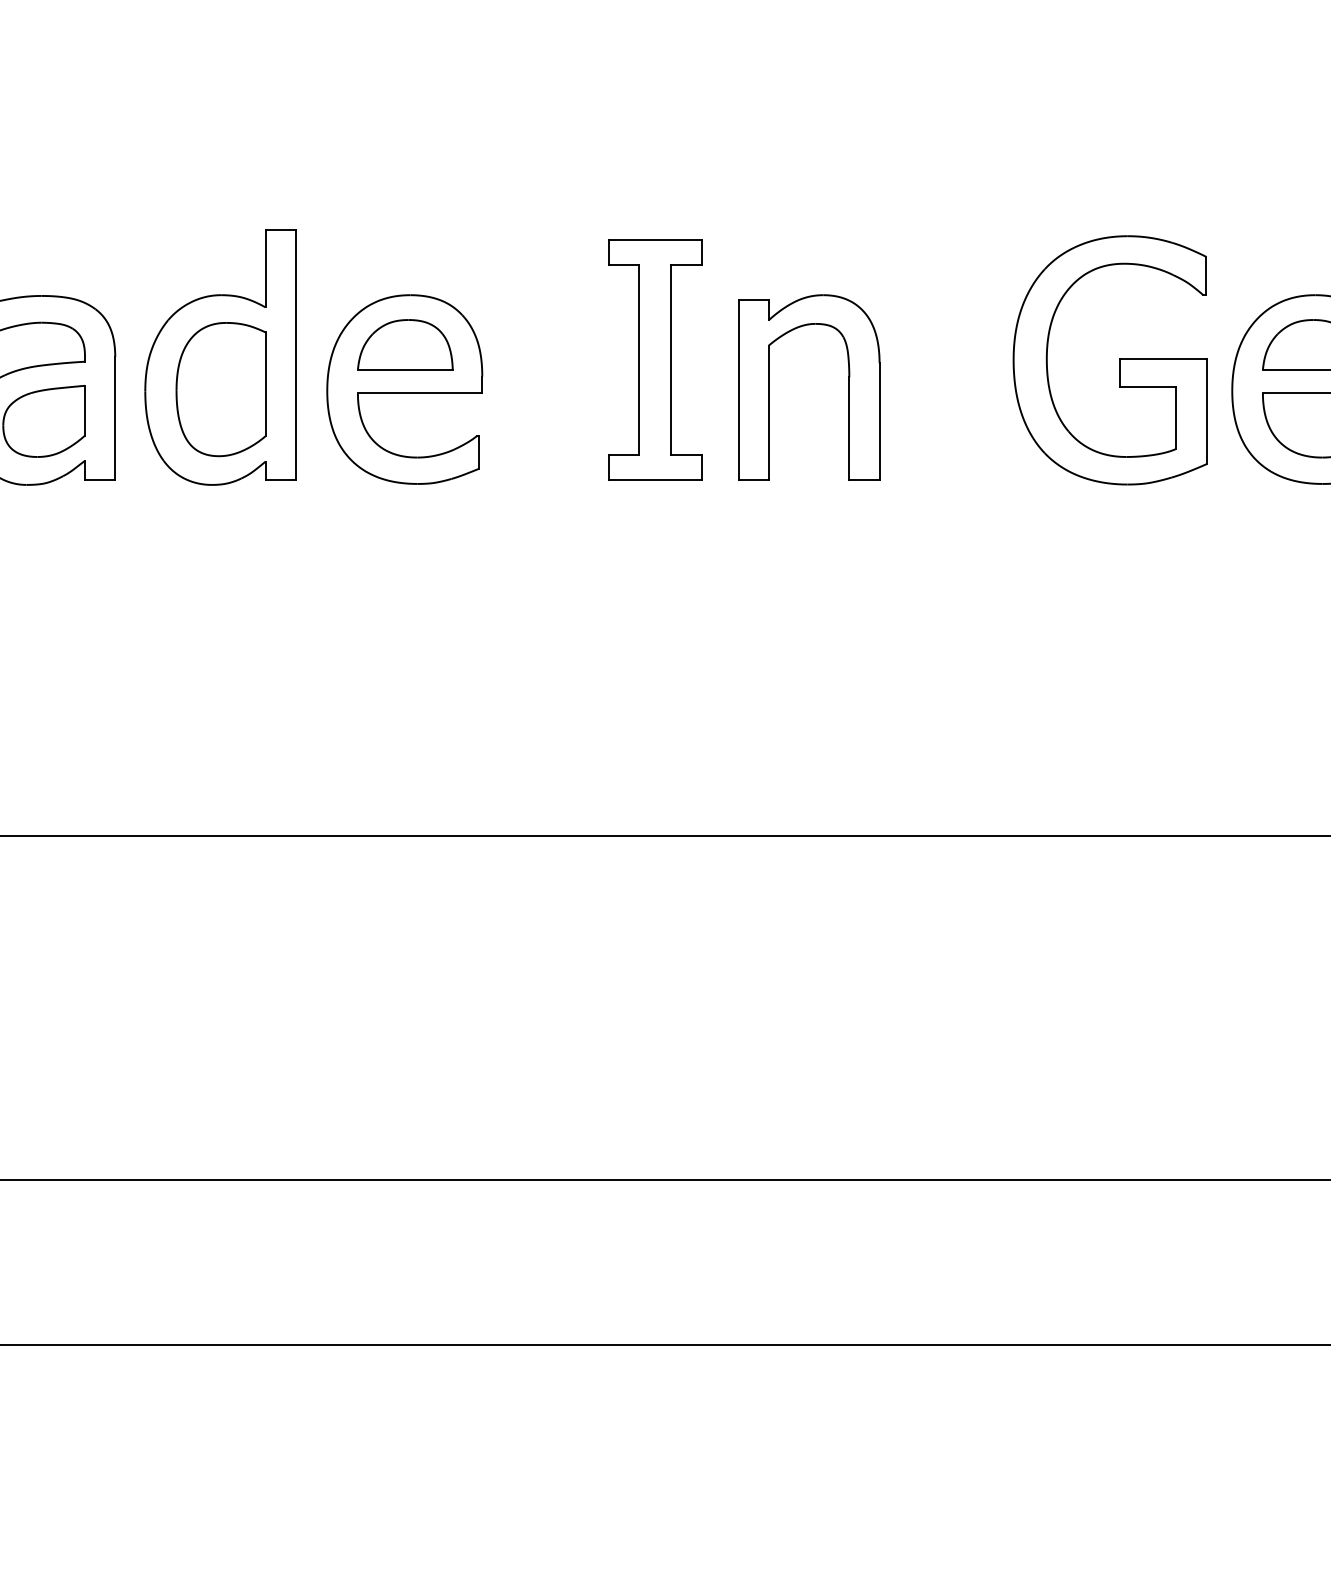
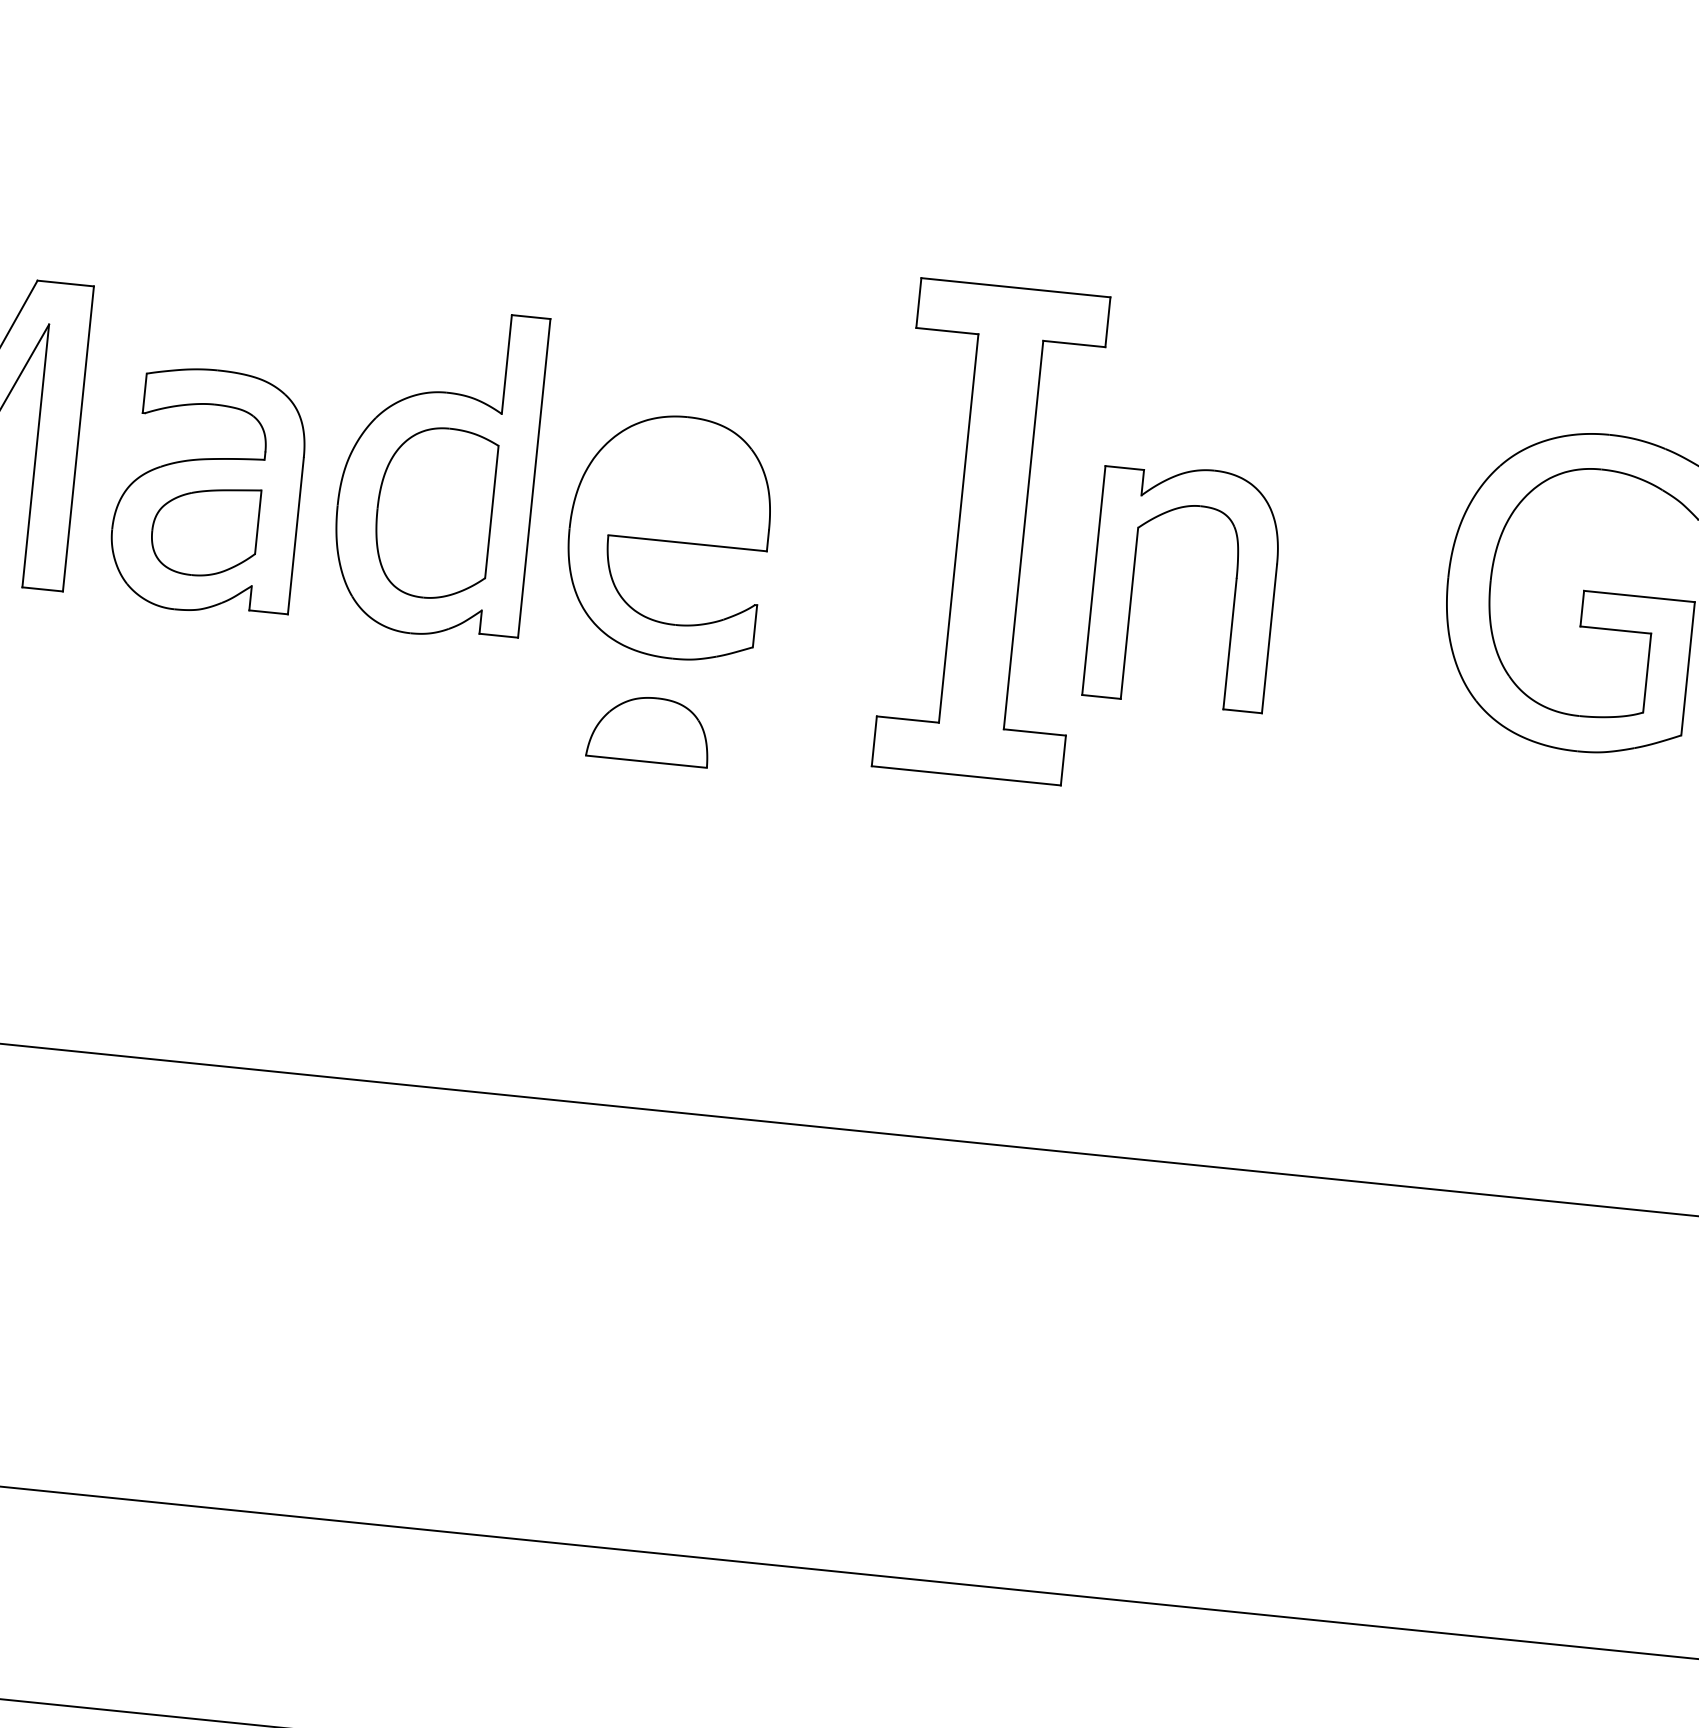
part: (405, 344) -> (649, 729), moved
part: (655, 359) -> (991, 530), size x1.6

